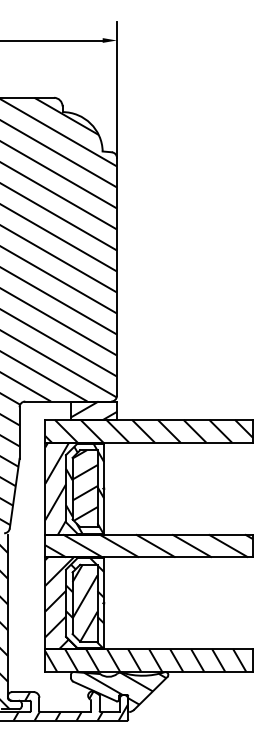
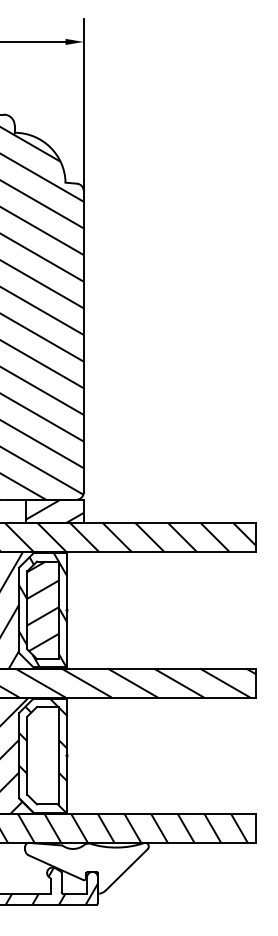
hatch: (84, 602) -> (42, 754), removed
hatch: (125, 688) -> (94, 863), removed

